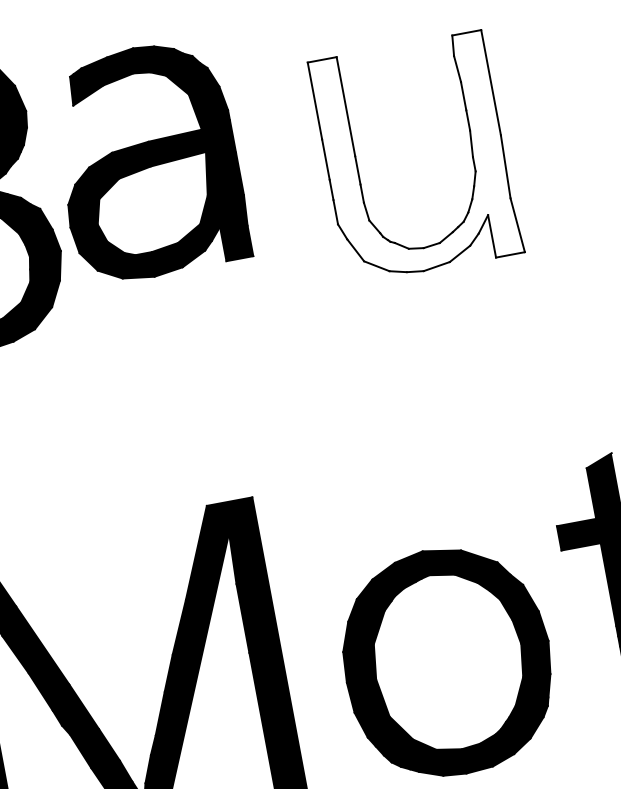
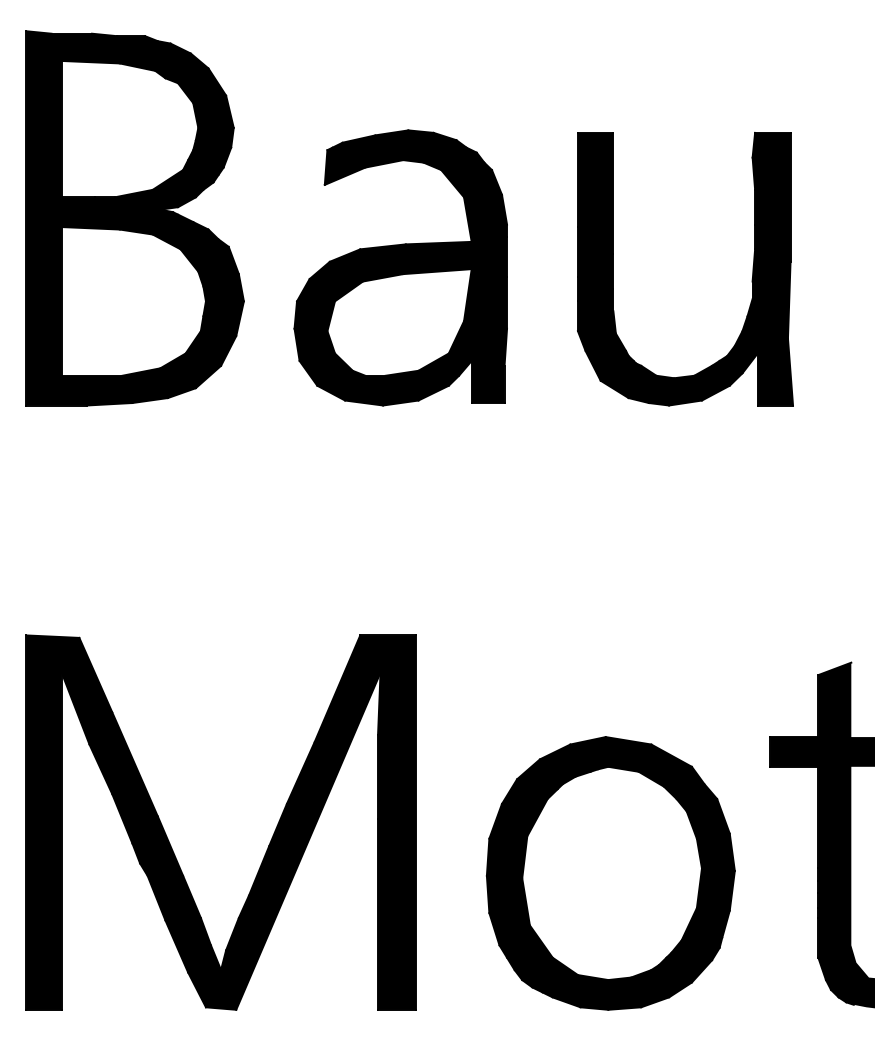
fill: (416, 156) -> (685, 268), added
part: (147, 161) -> (400, 267), moved

